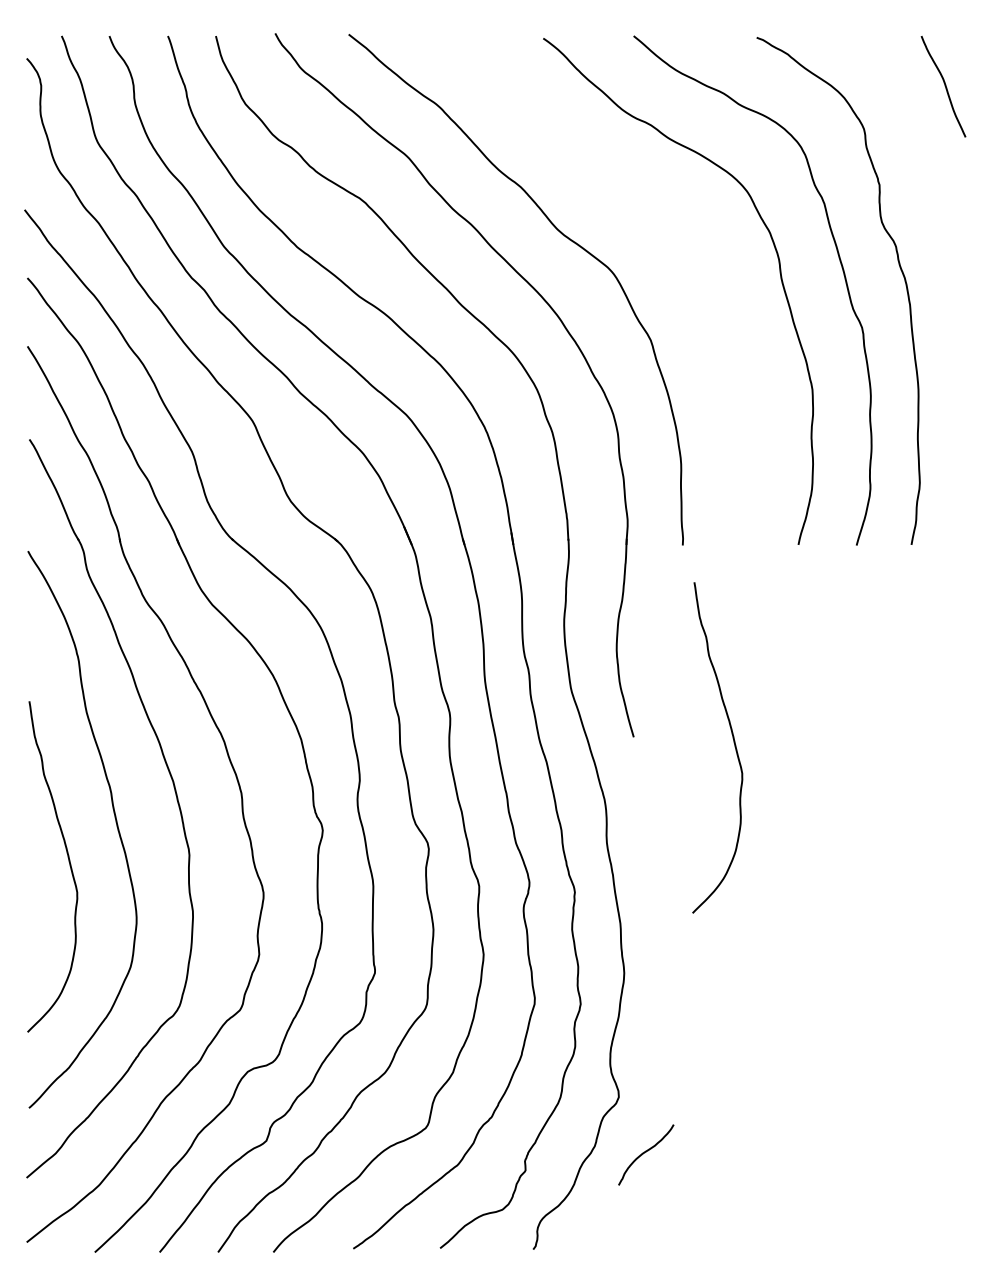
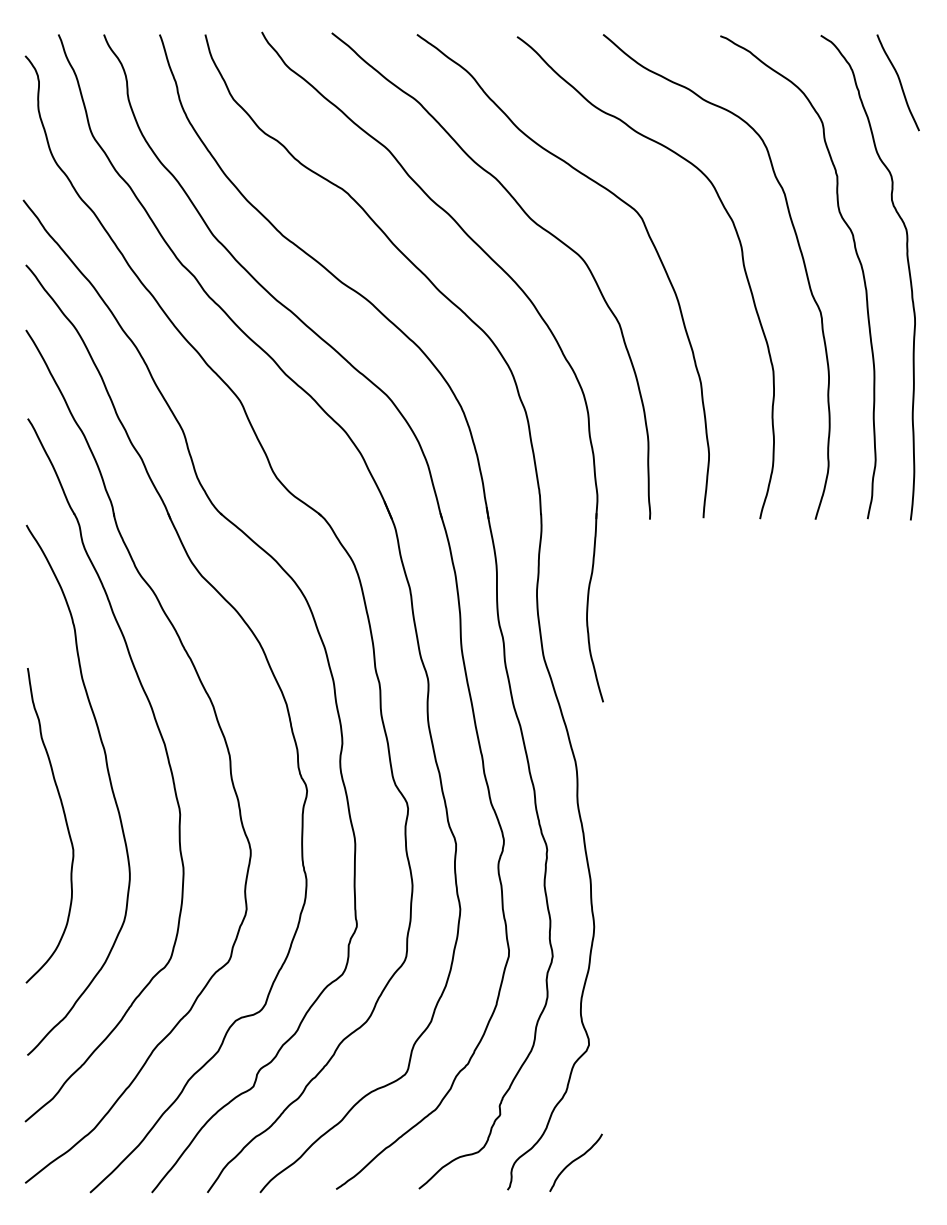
curve: (679, 244) -> (646, 233), added
curve: (954, 287) -> (908, 273), added
curve: (733, 743) -> (698, 708), removed
curve: (646, 1152) -> (576, 1160), moved

